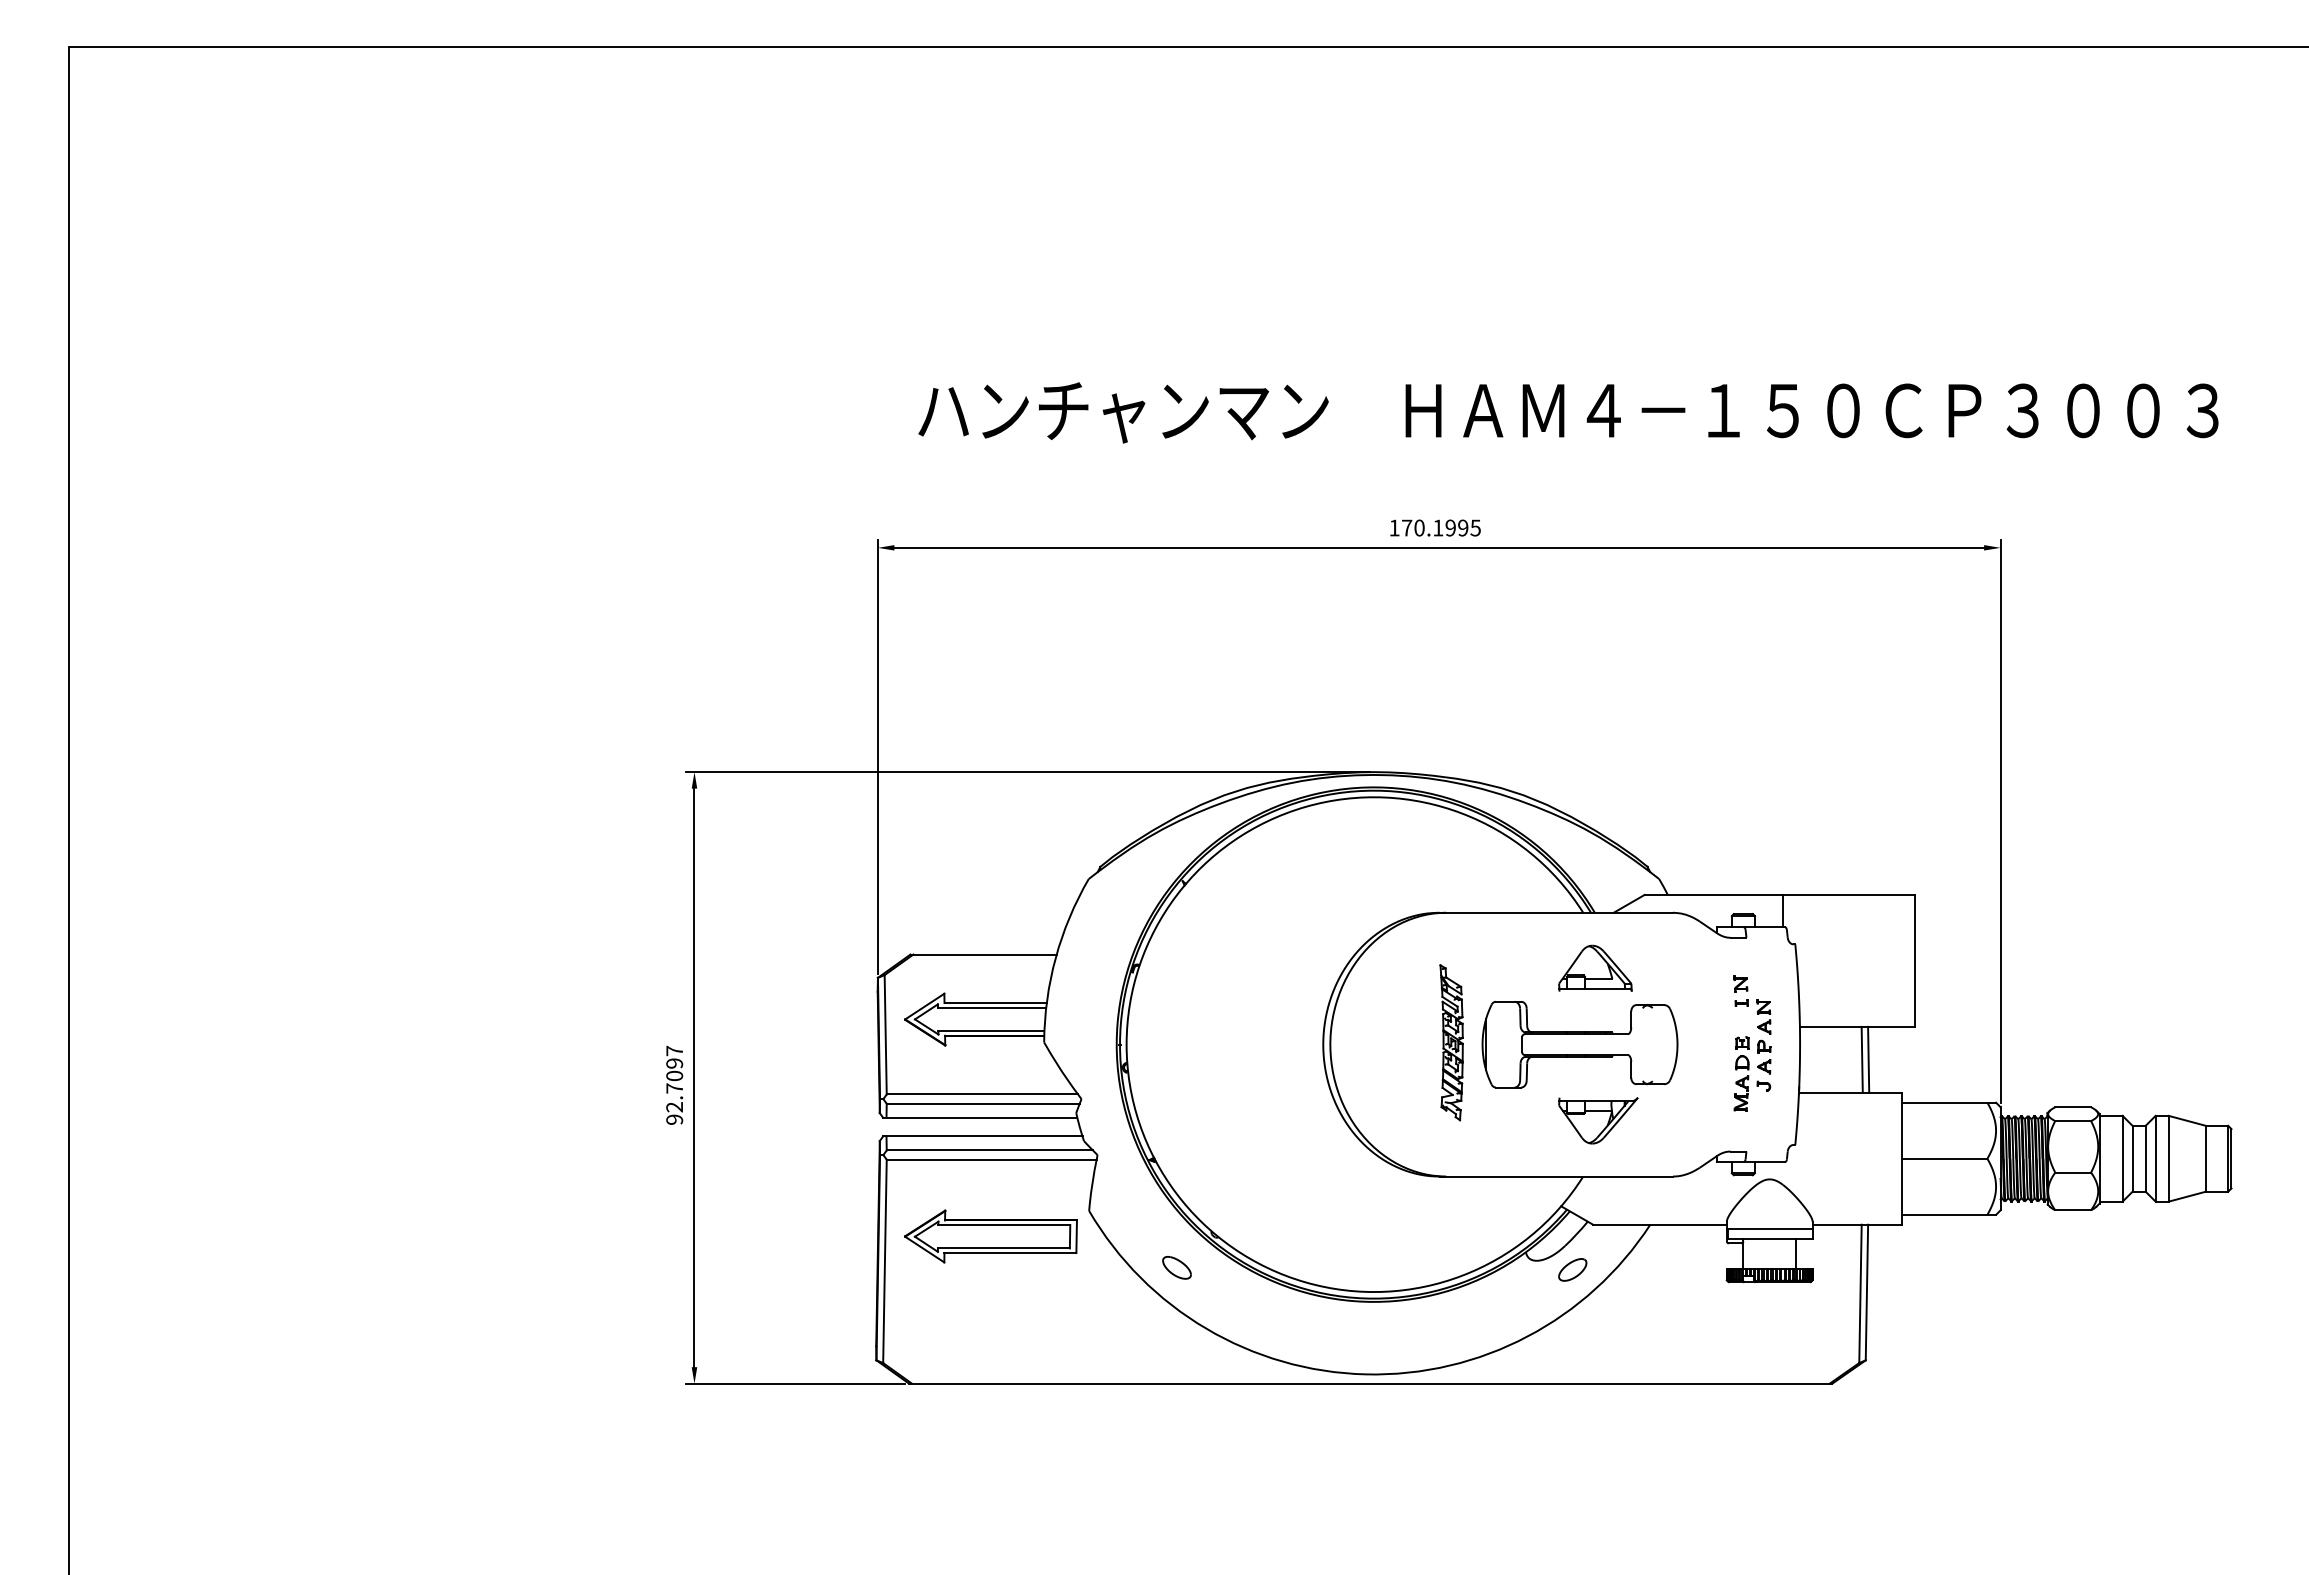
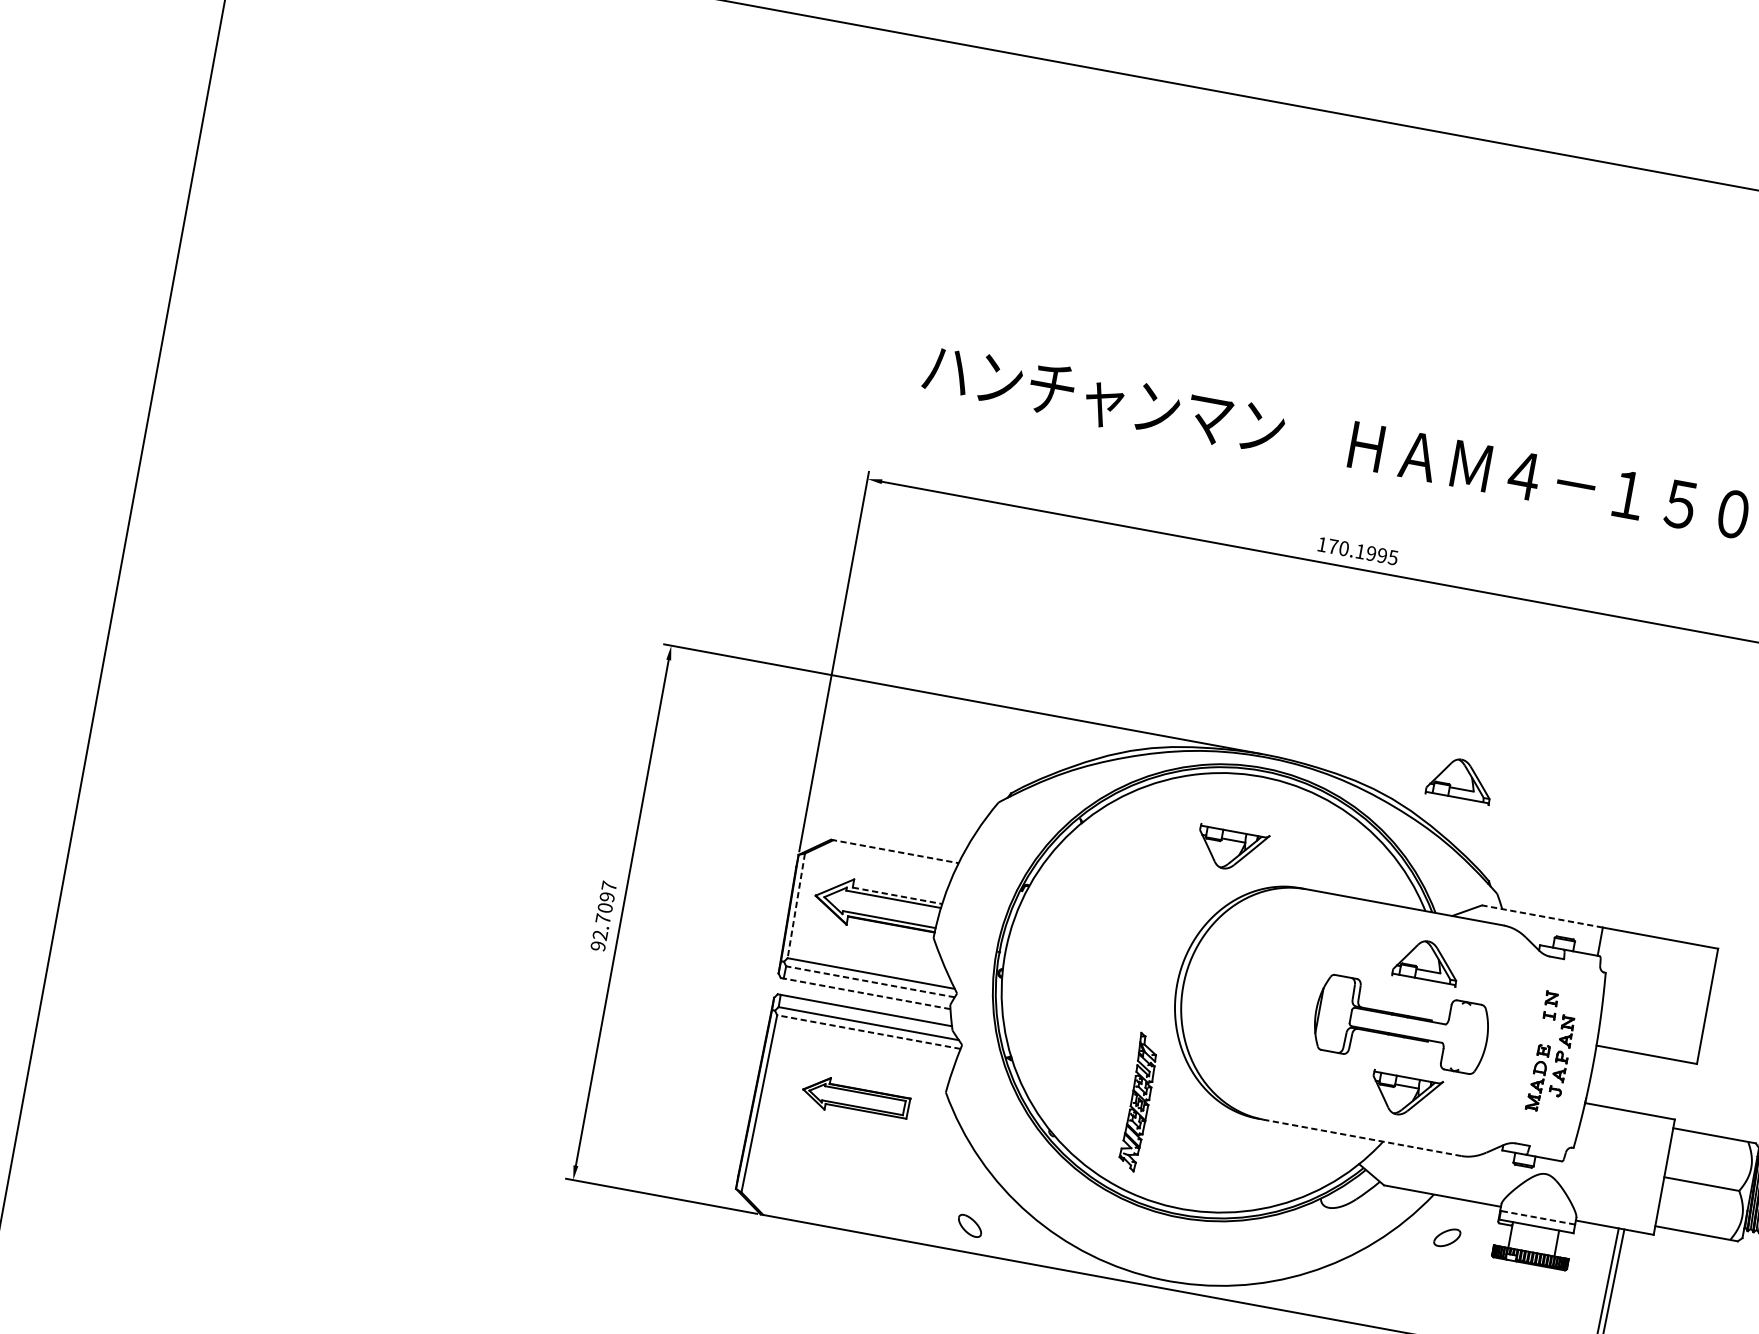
part: (1595, 759) -> (1460, 779), added
part: (1356, 883) -> (1232, 849), added
line: (1713, 894) -> (1542, 916), solid -> dashed
line: (984, 954) -> (895, 851), solid -> dashed
line: (996, 1003) -> (898, 896), solid -> dashed
line: (885, 1034) -> (796, 905), solid -> dashed
part: (1451, 1042) -> (1138, 1102), moved
line: (1861, 1059) -> (1645, 1083), removed
line: (1868, 1059) -> (1651, 1085), removed
line: (982, 1103) -> (869, 981), solid -> dashed
line: (980, 1117) -> (865, 993), solid -> dashed
line: (991, 1159) -> (868, 1031), solid -> dashed
line: (1556, 1176) -> (1359, 1137), solid -> dashed
line: (1769, 1229) -> (1537, 1217), solid -> dashed
part: (990, 1236) -> (855, 1098), size x0.7
part: (1176, 1267) -> (969, 1225), moved
part: (1572, 1269) -> (1447, 1237), moved

